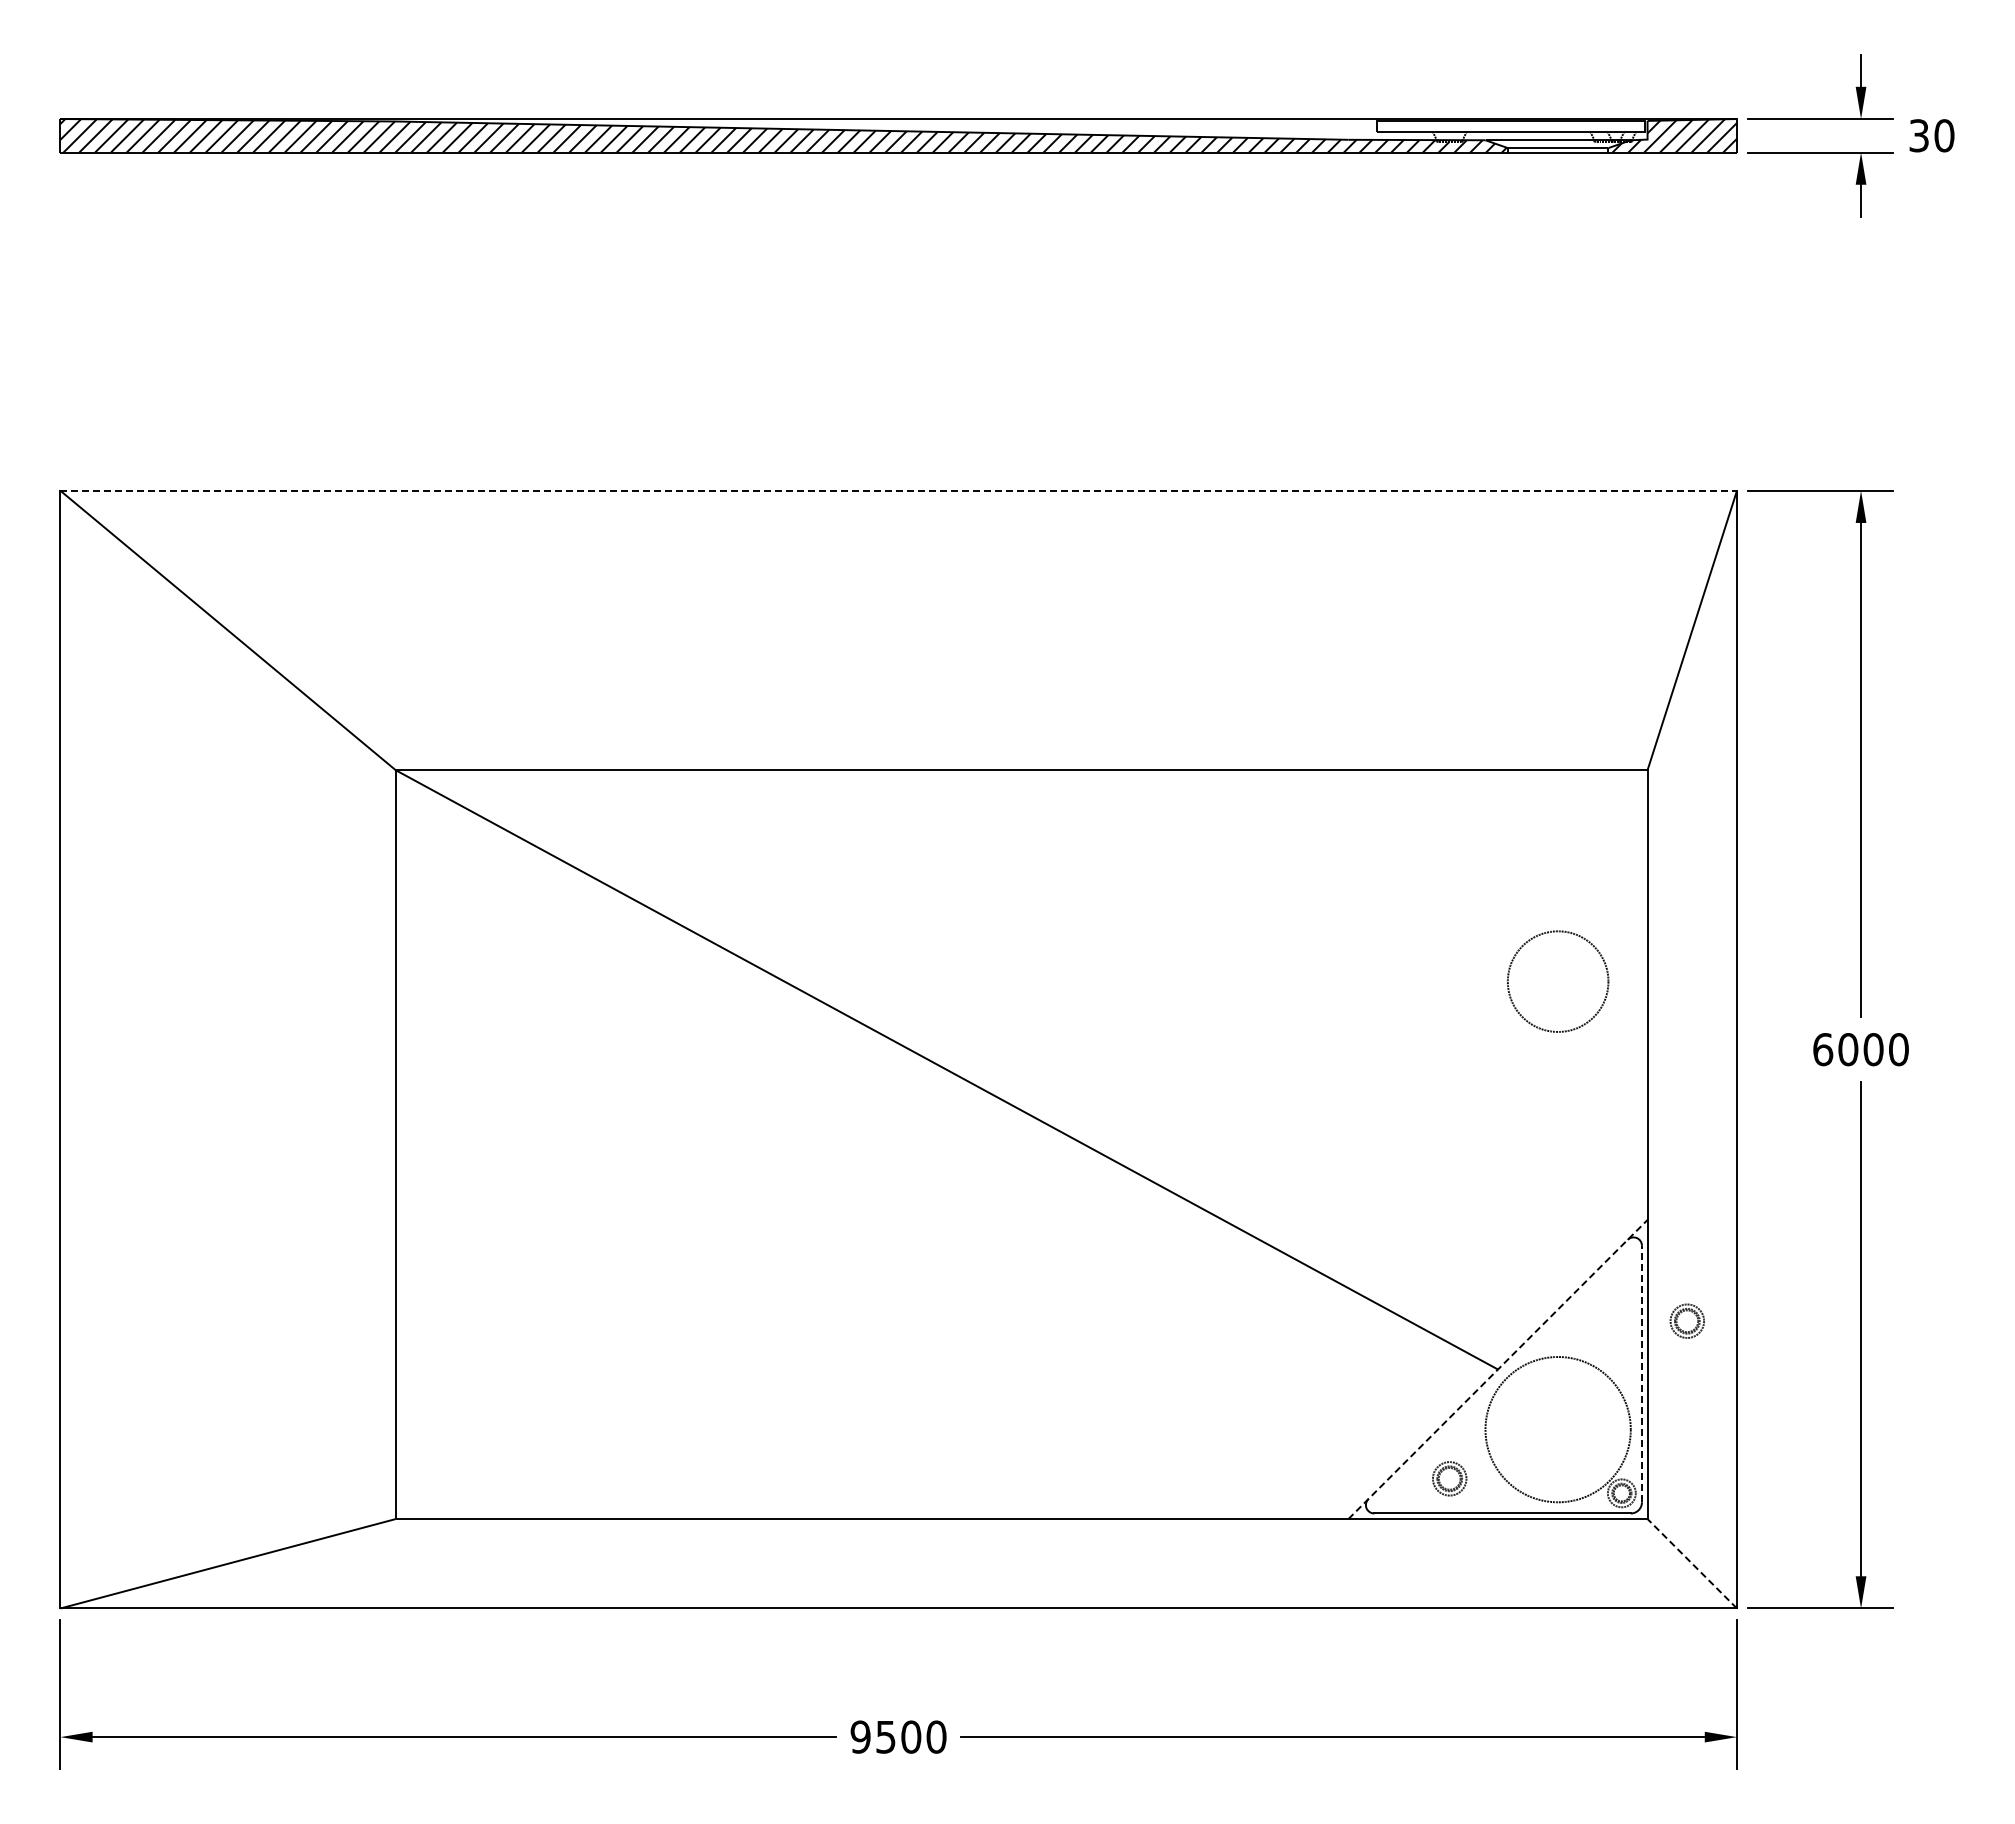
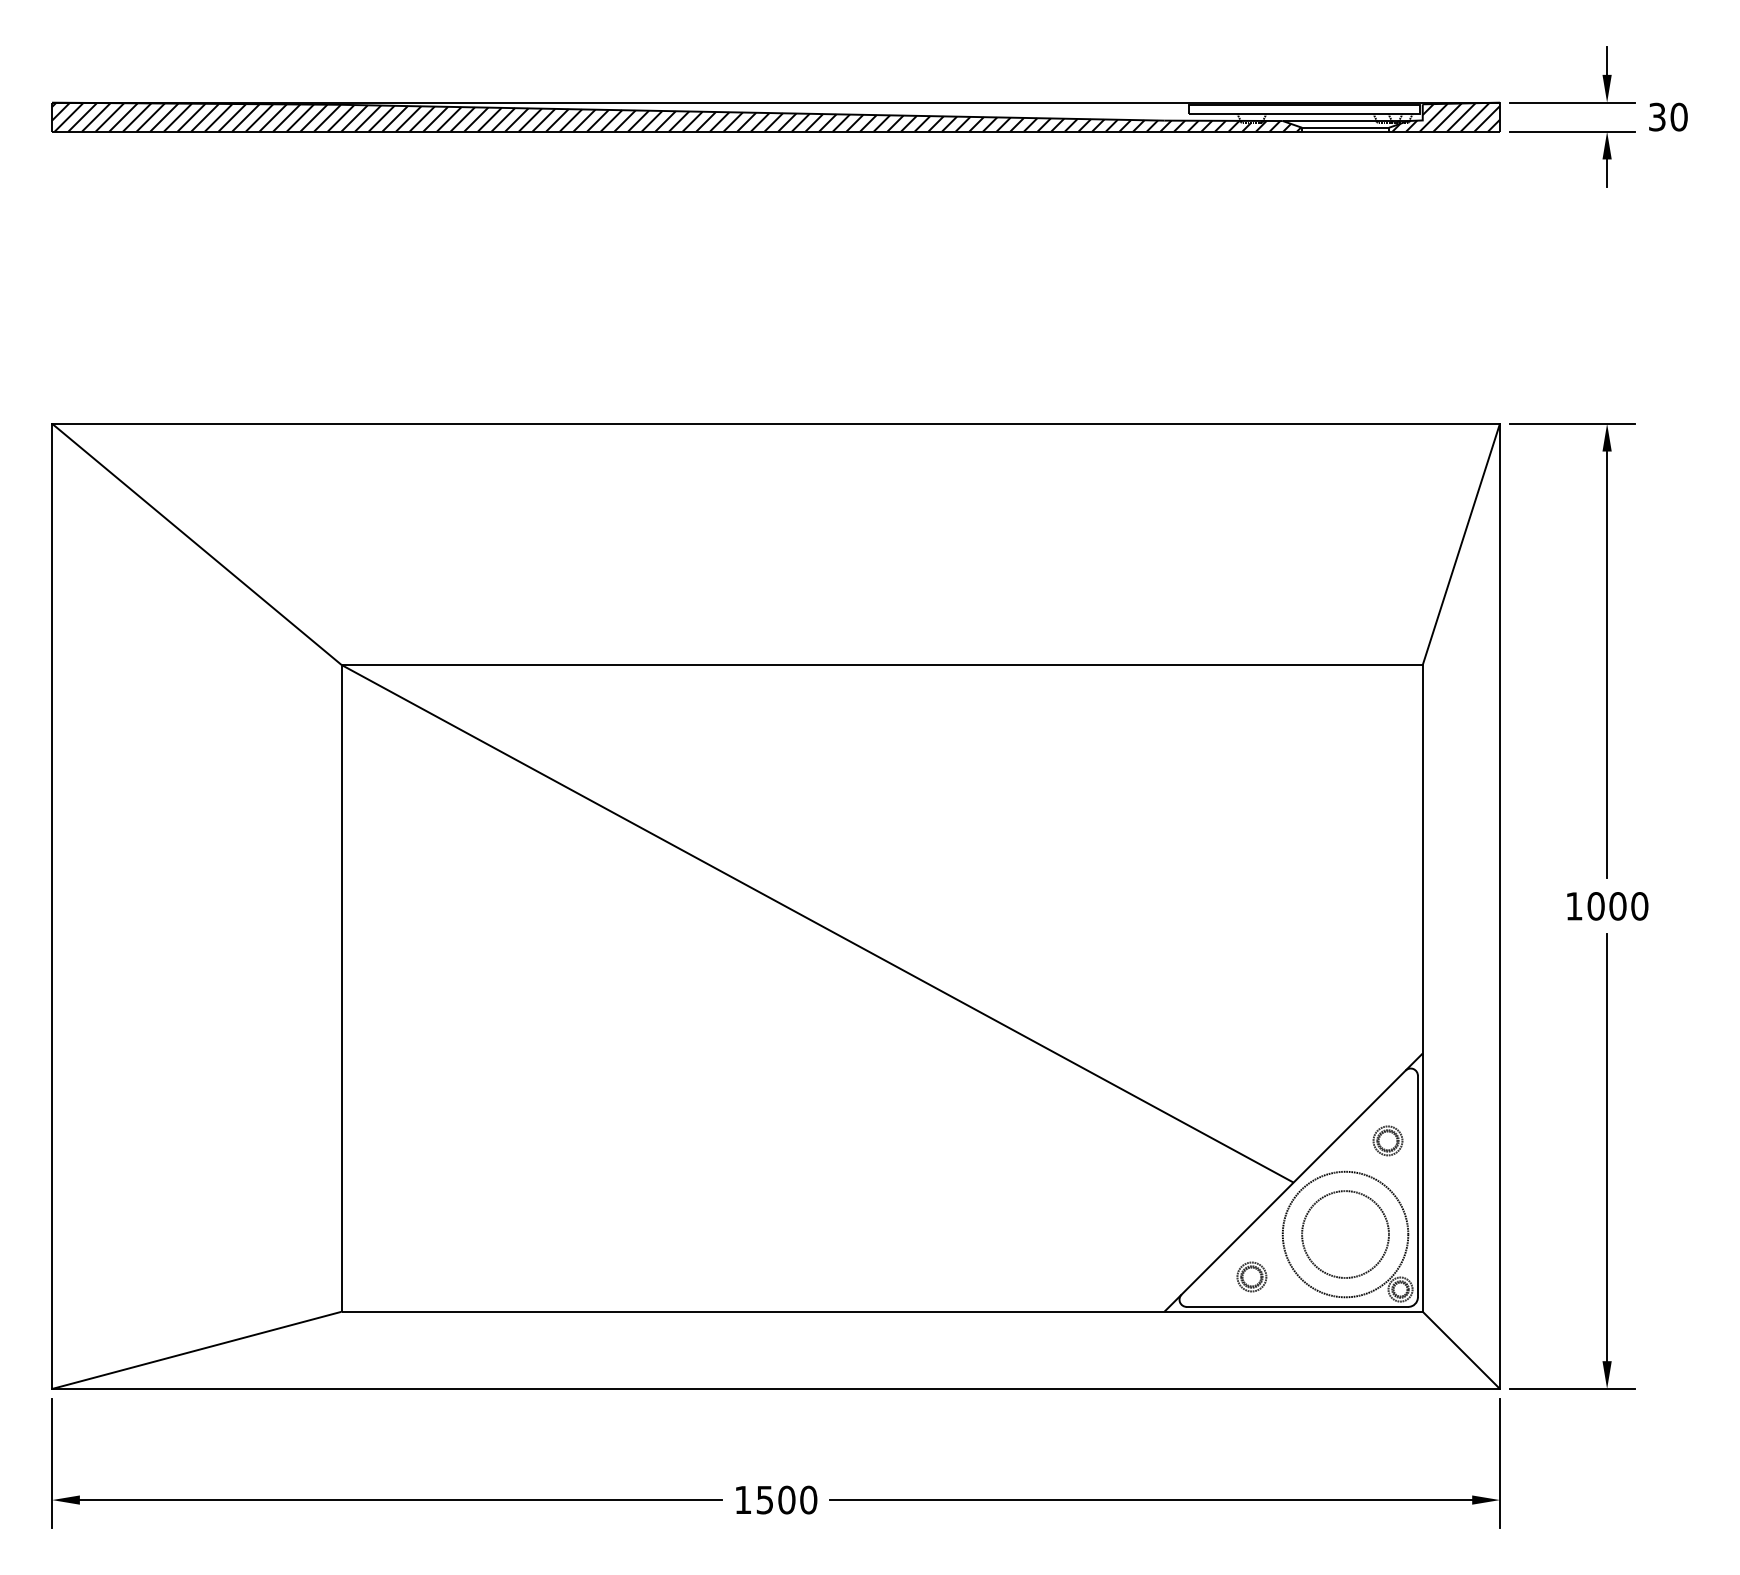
line: (899, 490) -> (776, 423), dashed -> solid
circle: (1558, 981) -> (1345, 1234), moved
text: (1823, 1049) -> (1574, 906), 6000 -> 1000
part: (1686, 1320) -> (1387, 1140), moved
line: (1498, 1369) -> (1294, 1182), dashed -> solid
line: (1641, 1373) -> (1417, 1186), dashed -> solid
line: (1691, 1563) -> (1460, 1350), dashed -> solid
text: (860, 1736) -> (743, 1499), 9500 -> 1500

